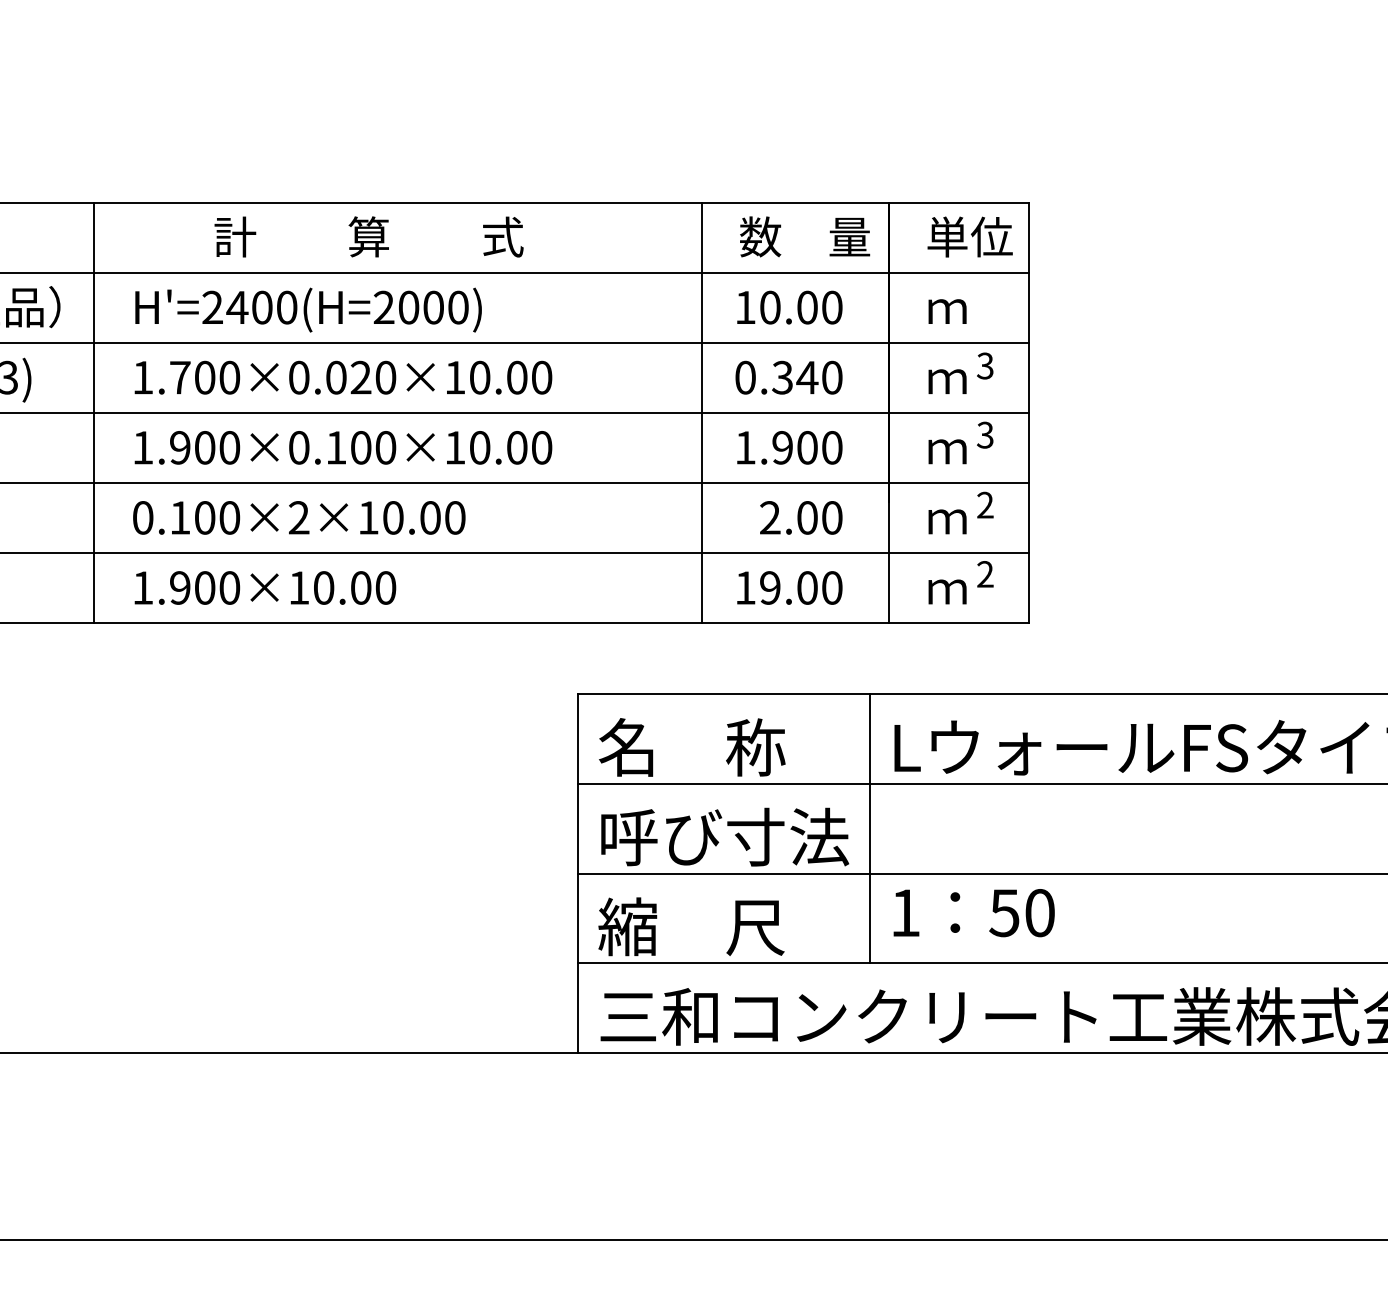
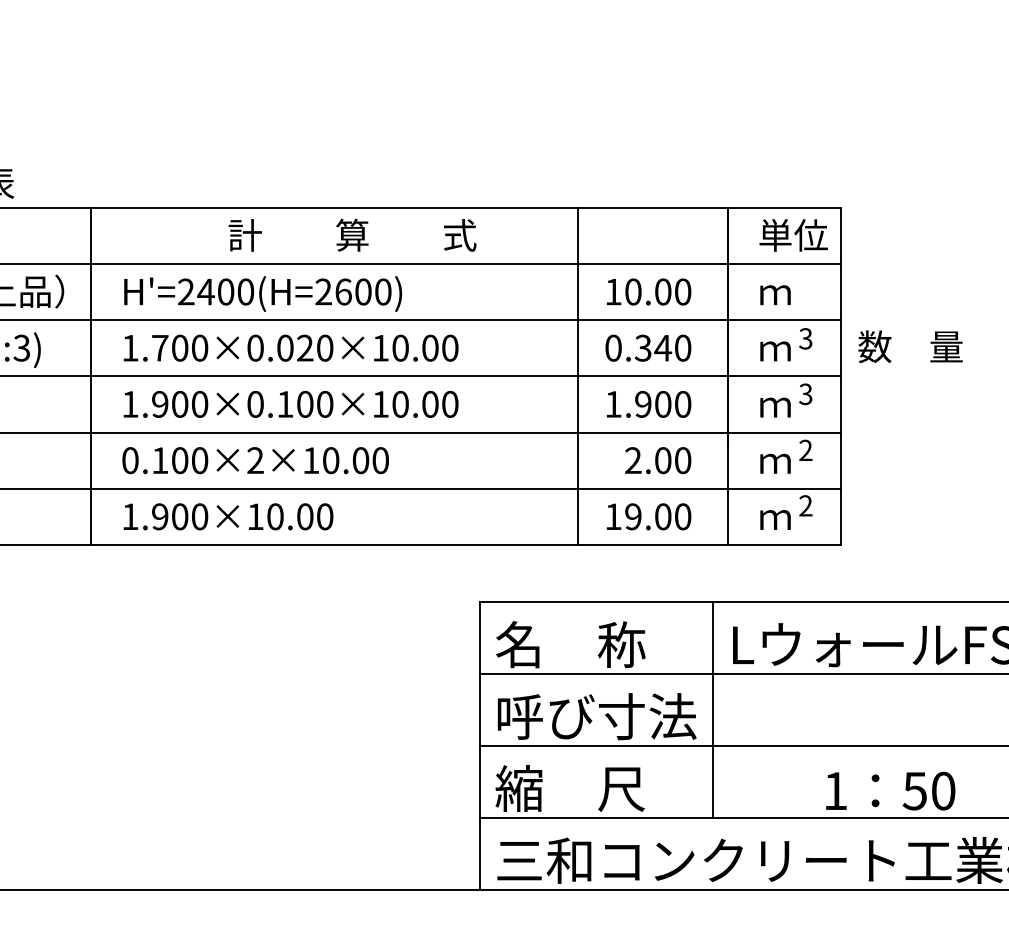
text: (368, 236) -> (352, 234), moved
text: (805, 236) -> (910, 346), moved
text: (409, 307) -> (344, 291), H'=2400(H=2000) -> H'=2400(H=2600)
text: (973, 913) -> (890, 791), moved

